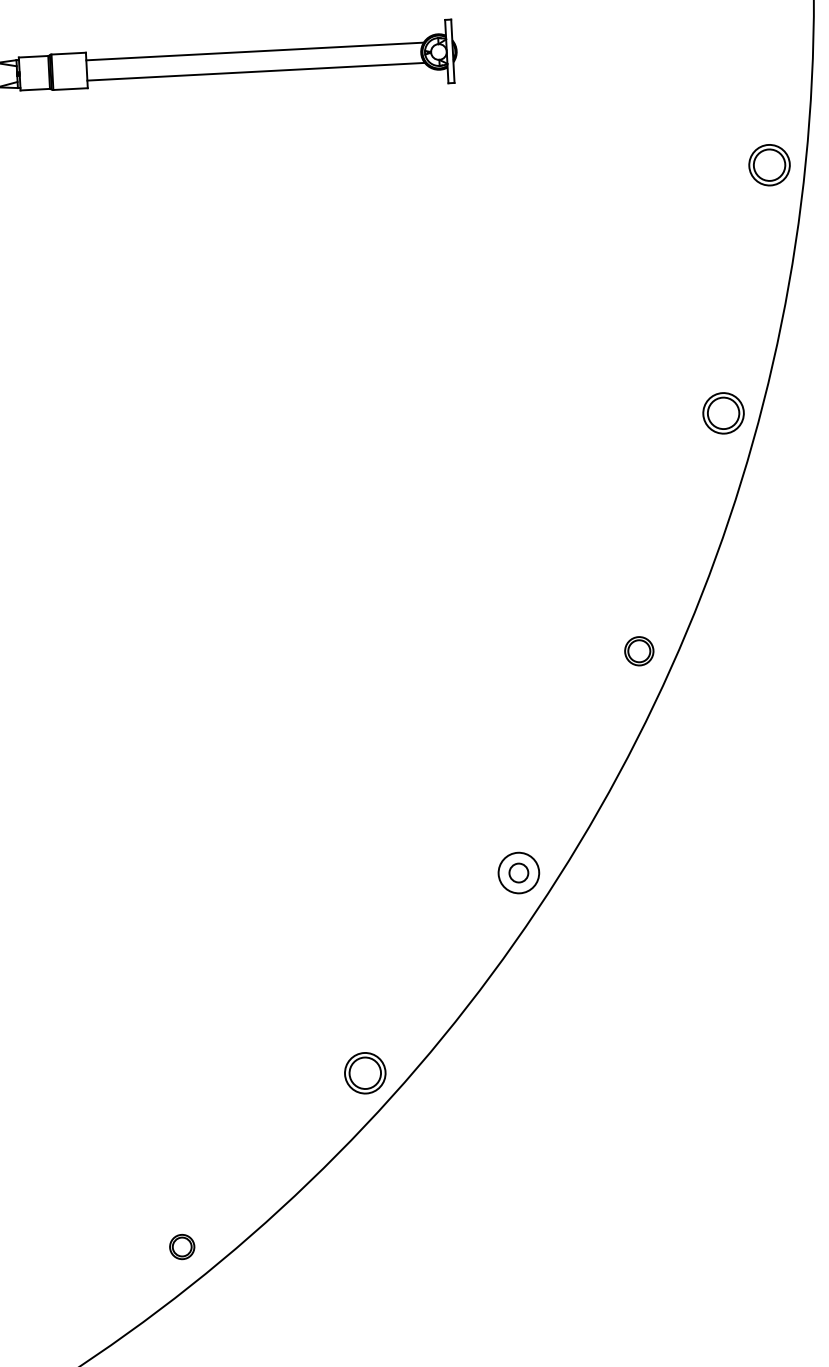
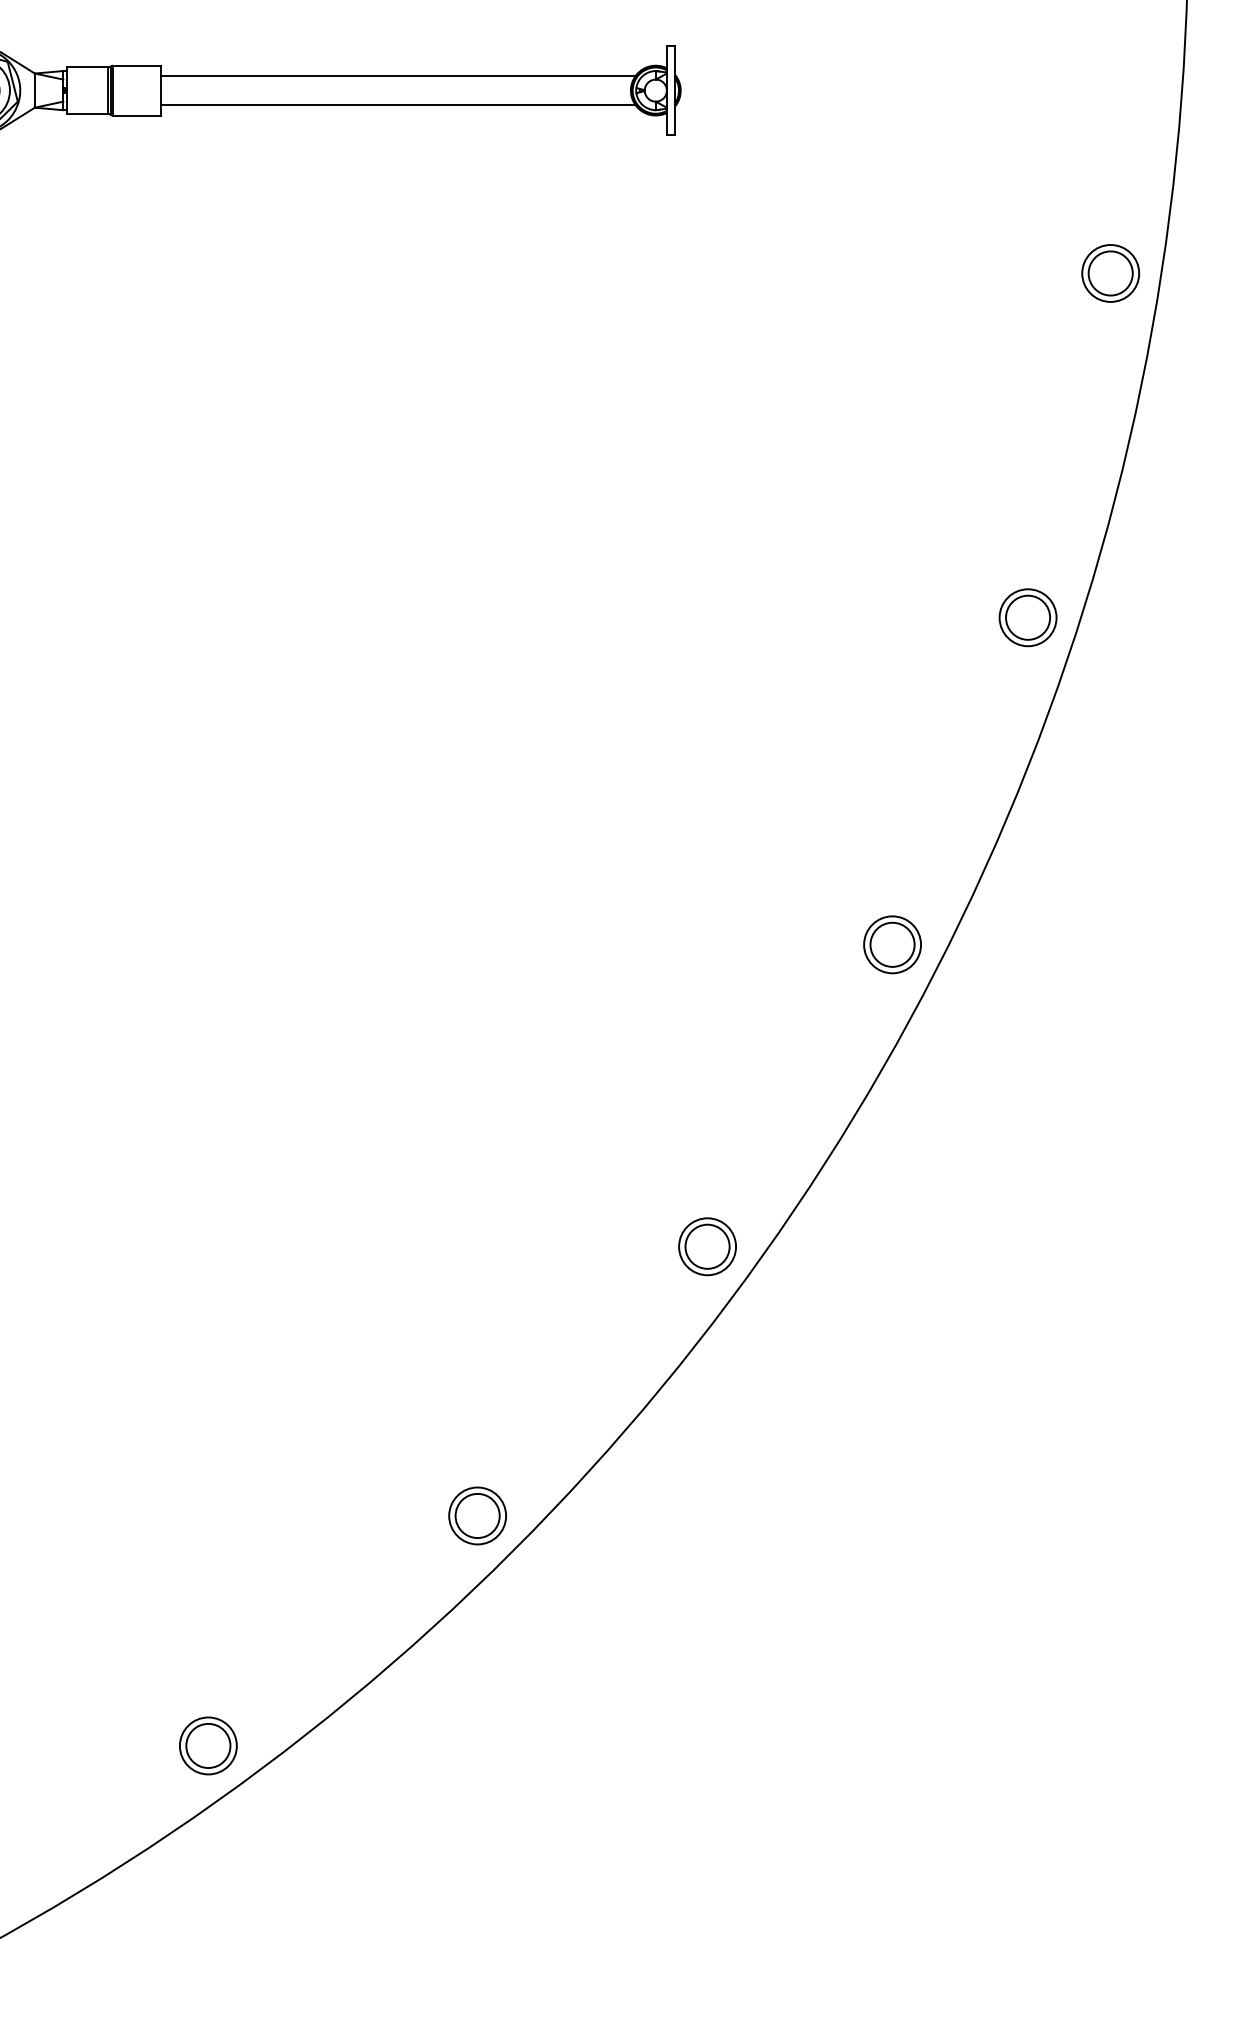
part: (639, 650) -> (892, 944), size x1.43
circle: (518, 872) -> (707, 1246), size x1.67
part: (182, 1246) -> (208, 1745), size x1.67

